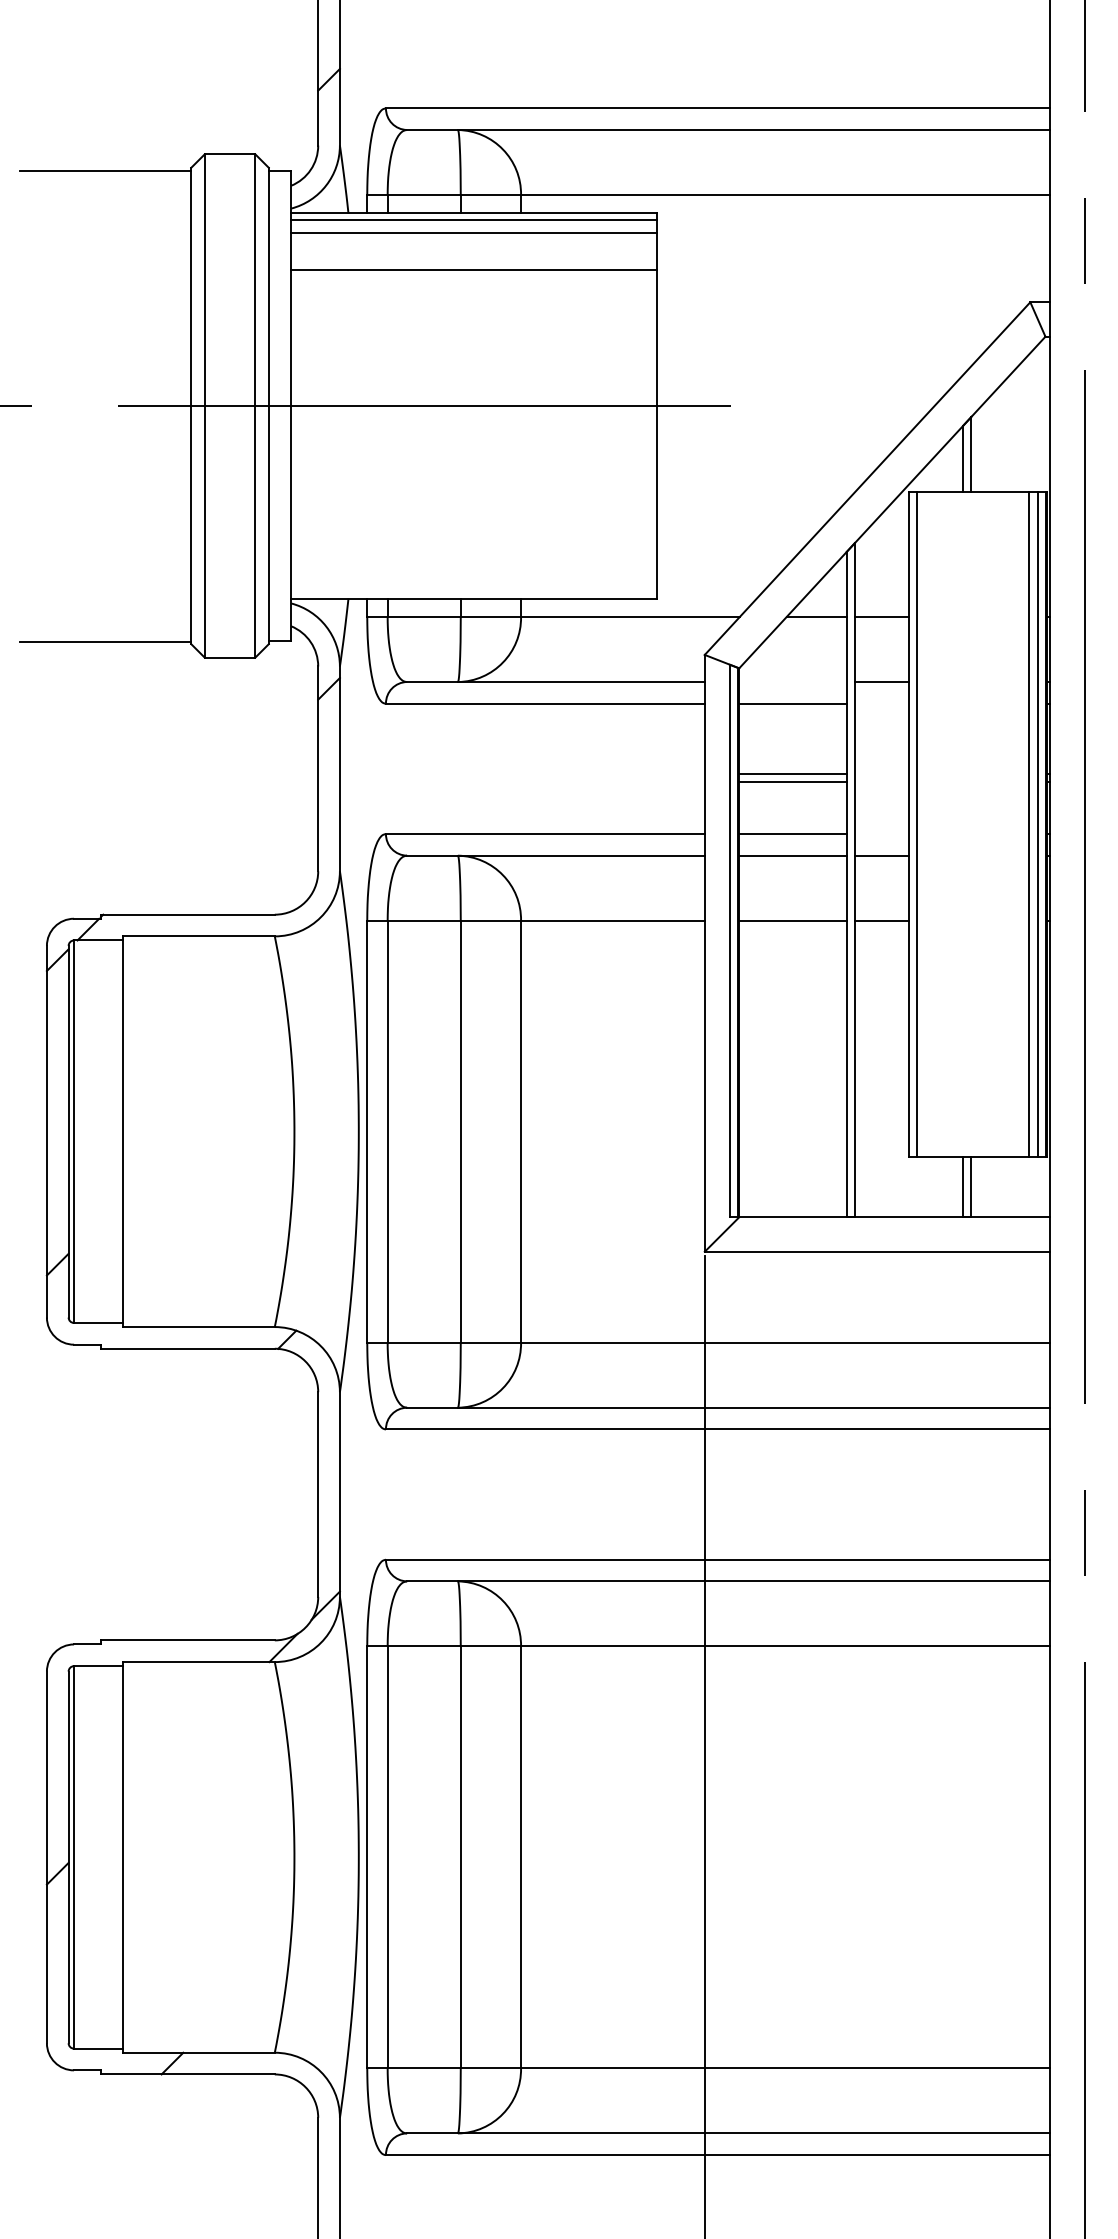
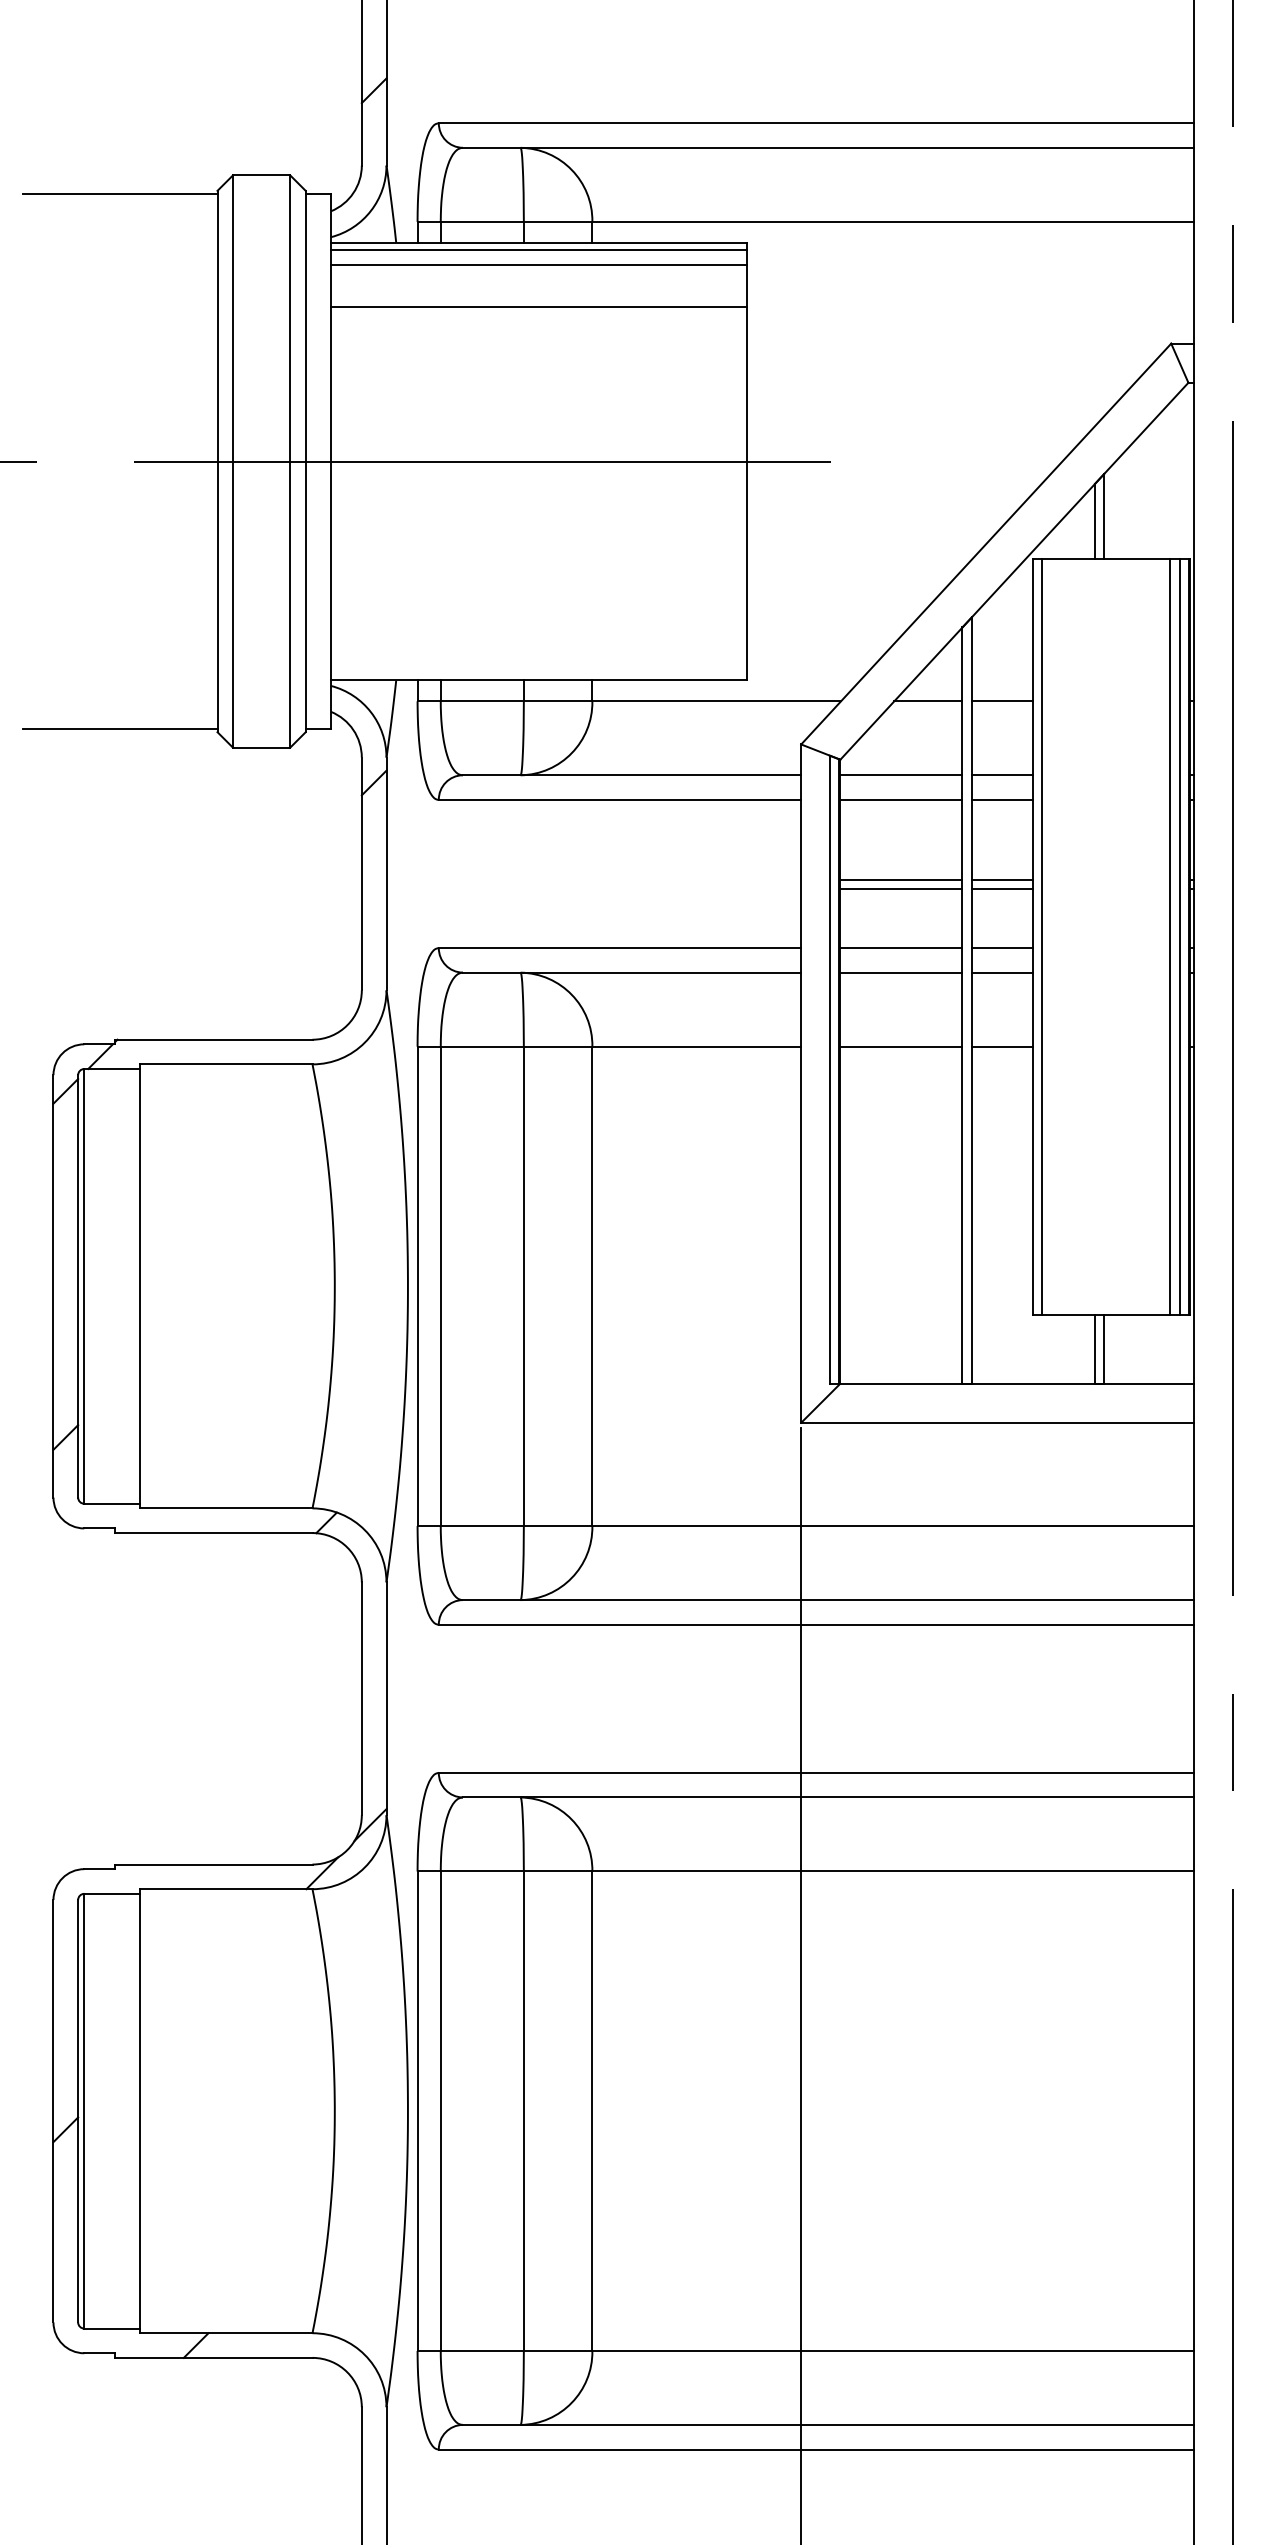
line: (792, 682) -> (900, 775), added
line: (881, 703) -> (1002, 799), added
line: (881, 774) -> (1002, 880), added
line: (881, 782) -> (1002, 889), added
line: (881, 833) -> (1002, 947), added

